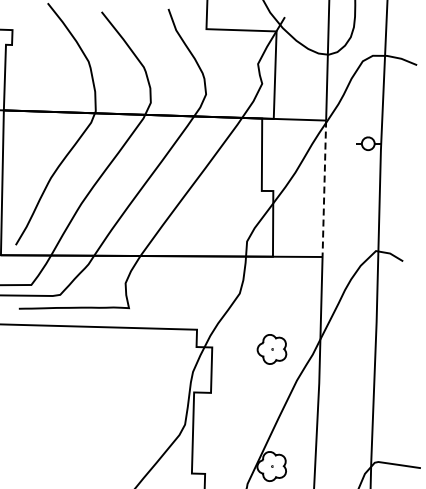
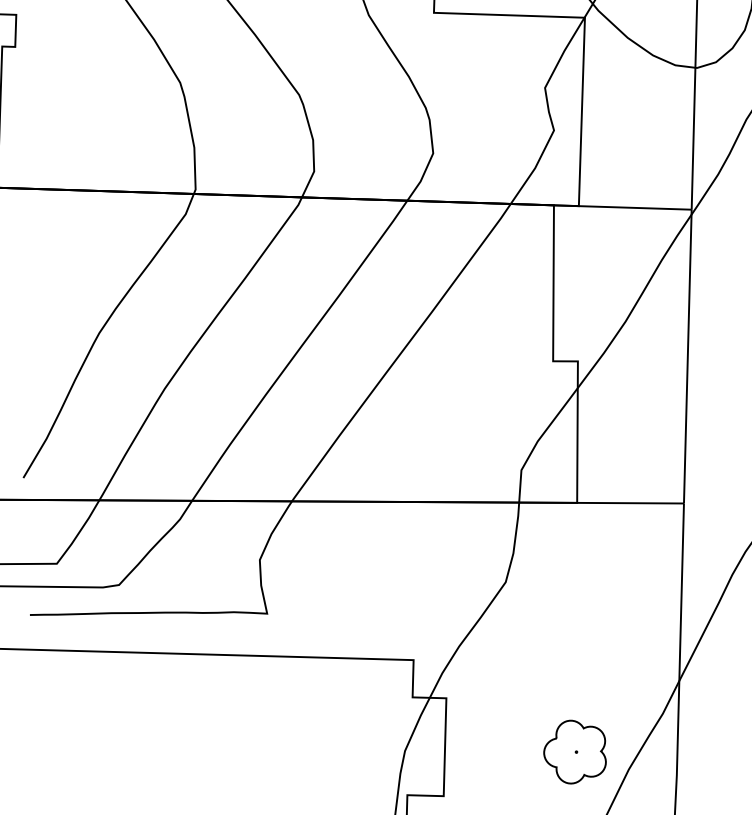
line: (324, 189) -> (688, 358), dashed -> solid
part: (271, 349) -> (573, 752), moved

